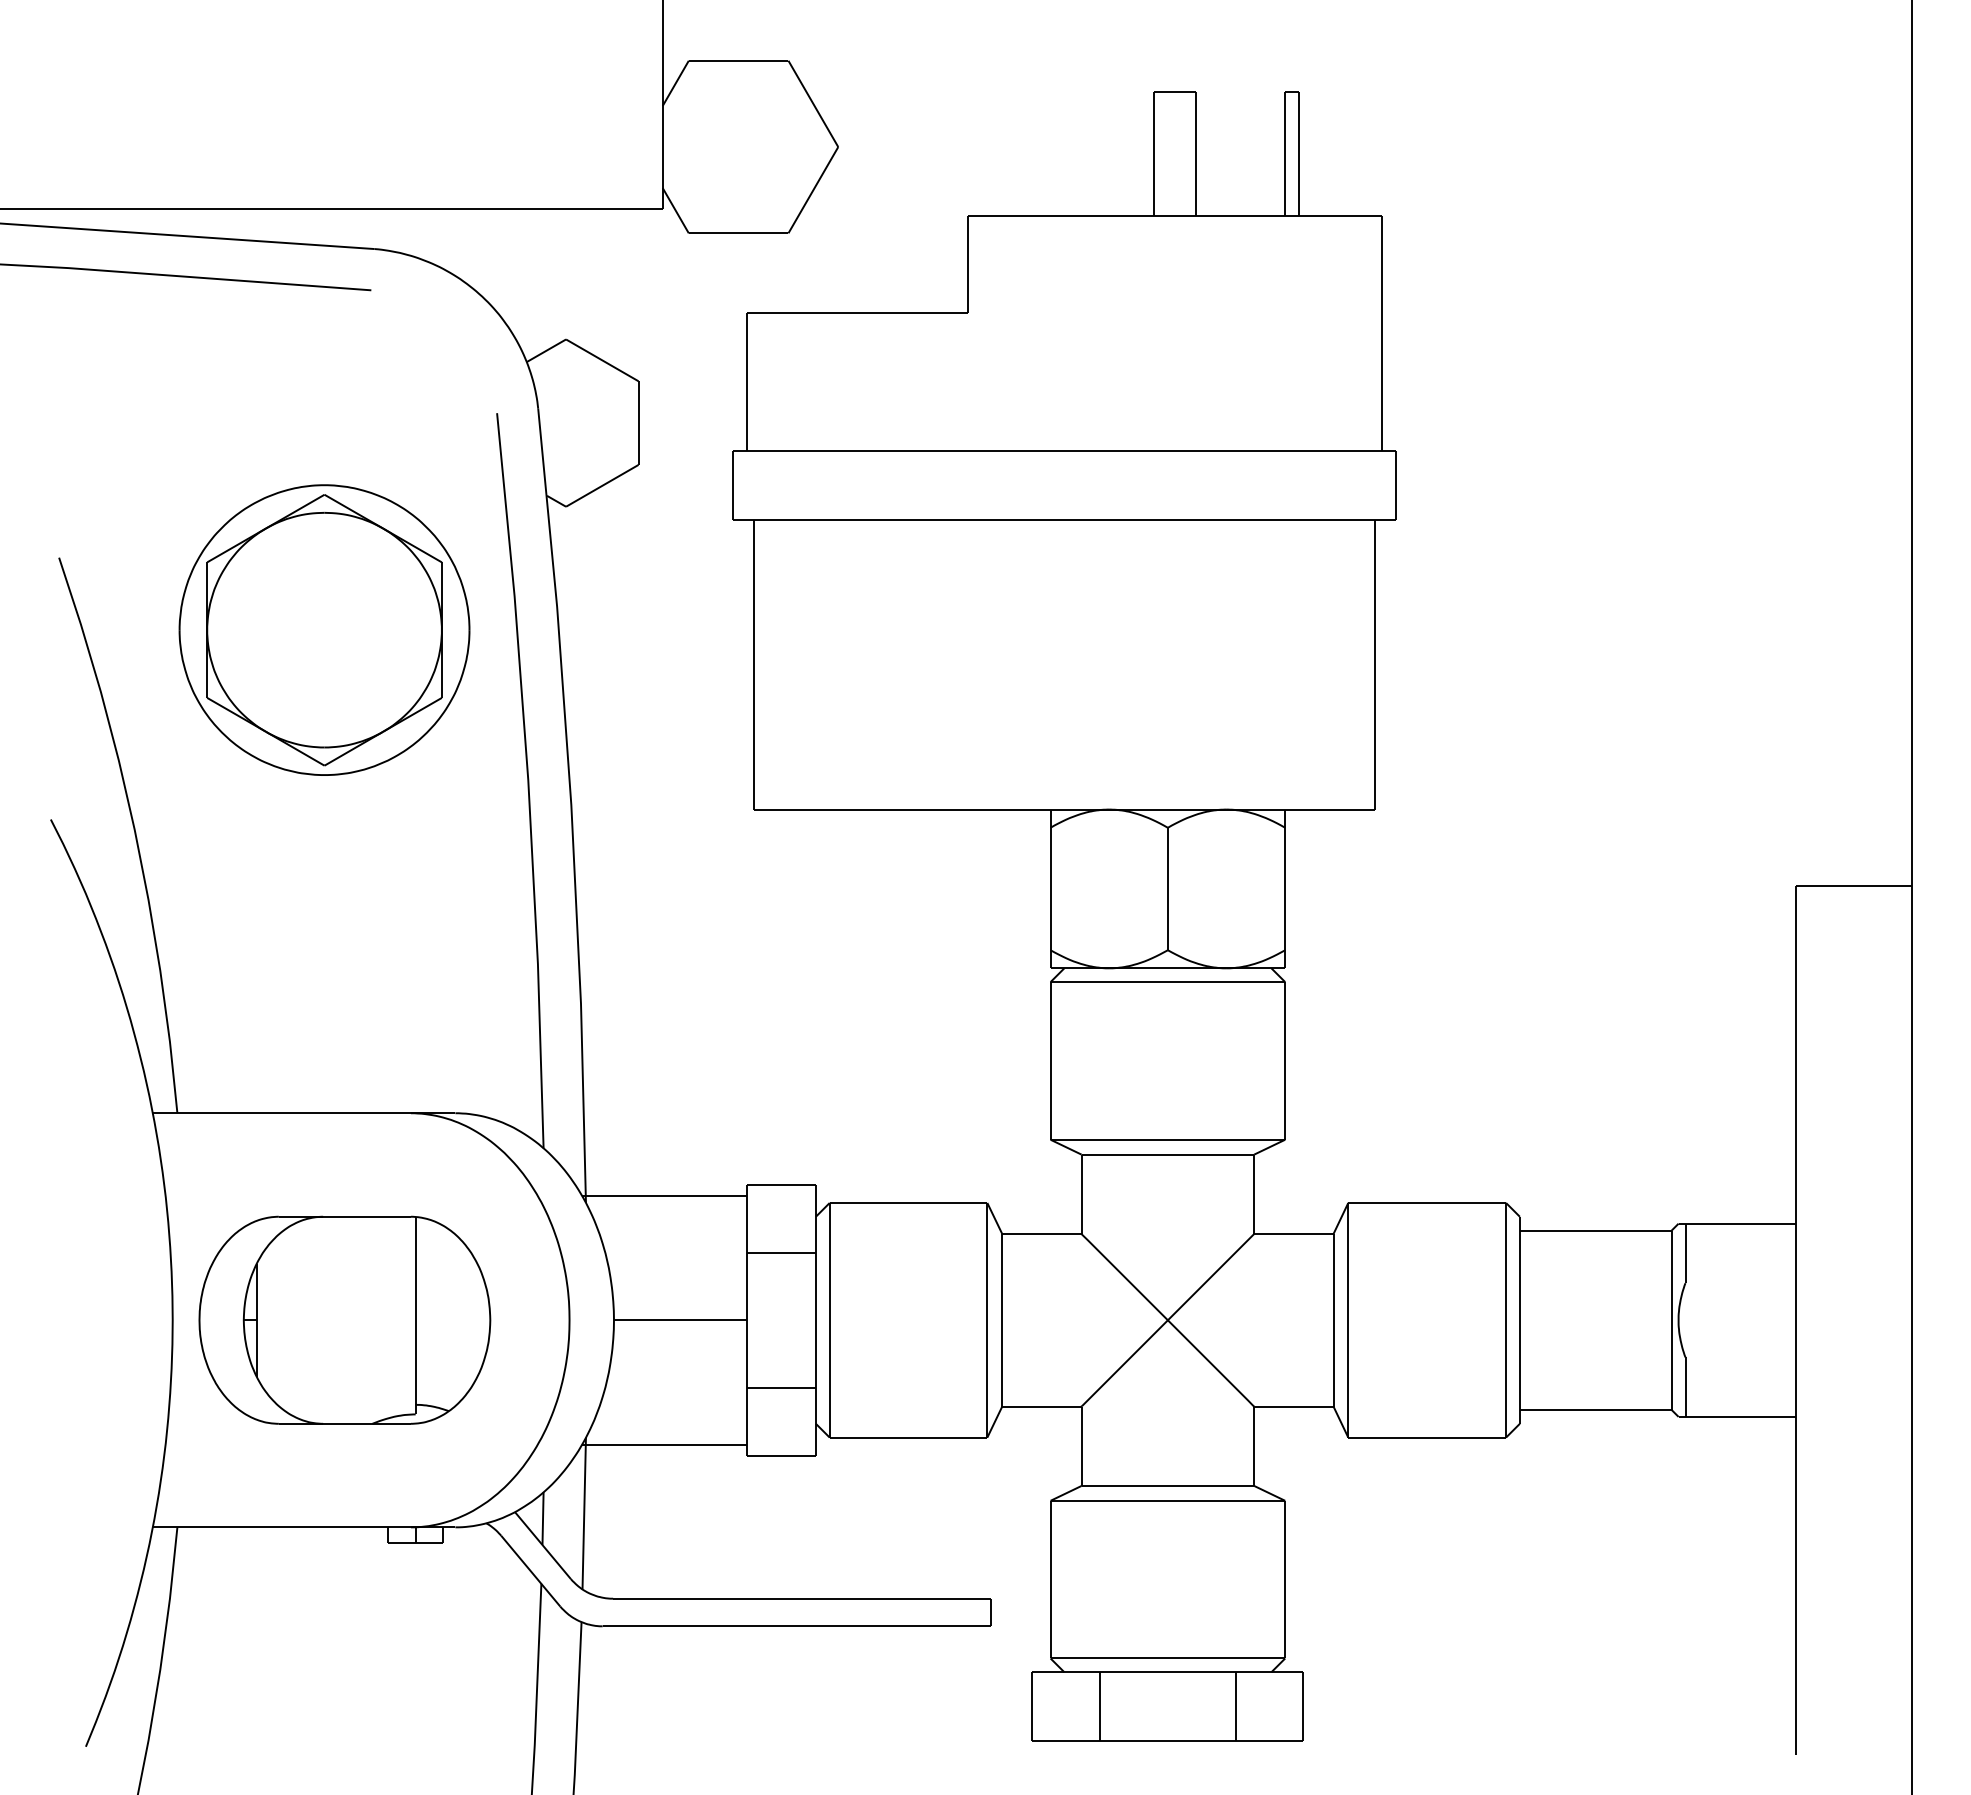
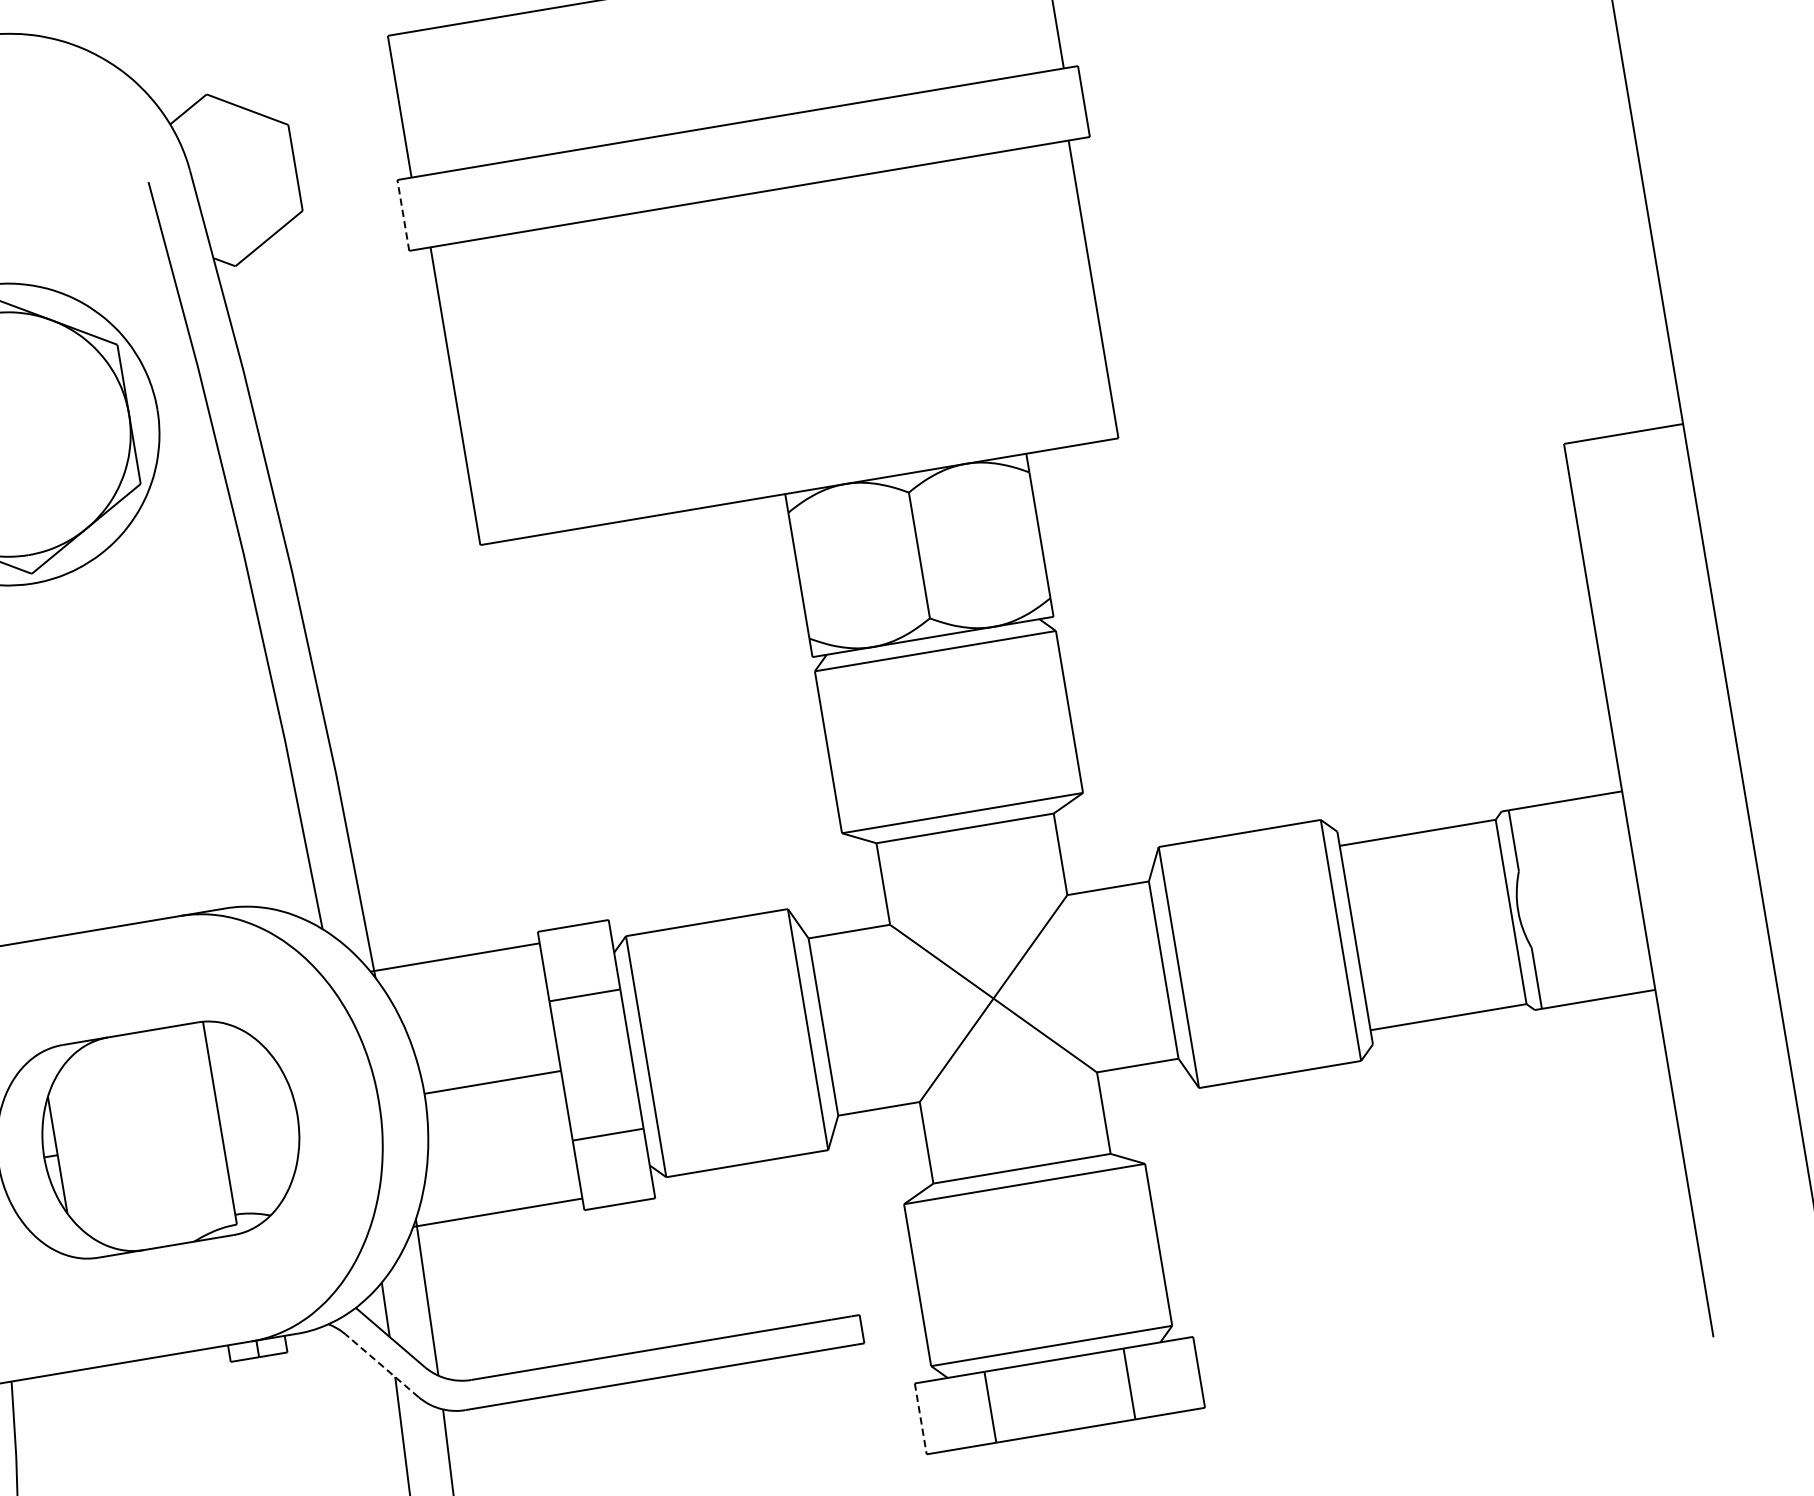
line: (733, 485) -> (403, 215), solid -> dashed
line: (530, 1570) -> (381, 1365), solid -> dashed
line: (1032, 1706) -> (920, 1418), solid -> dashed

